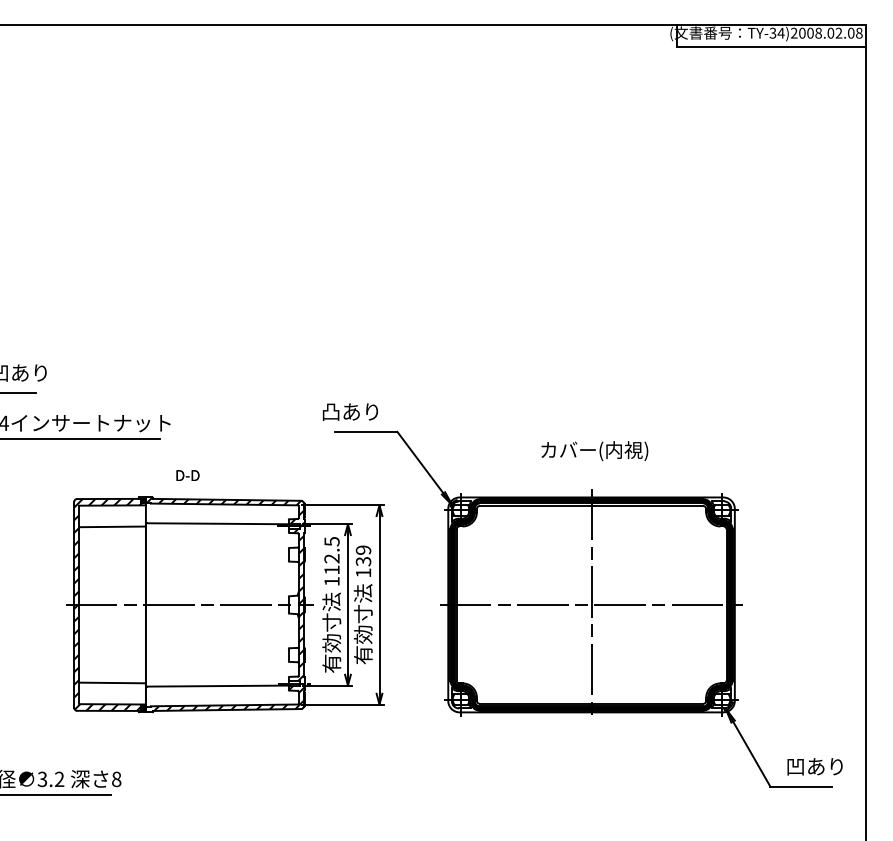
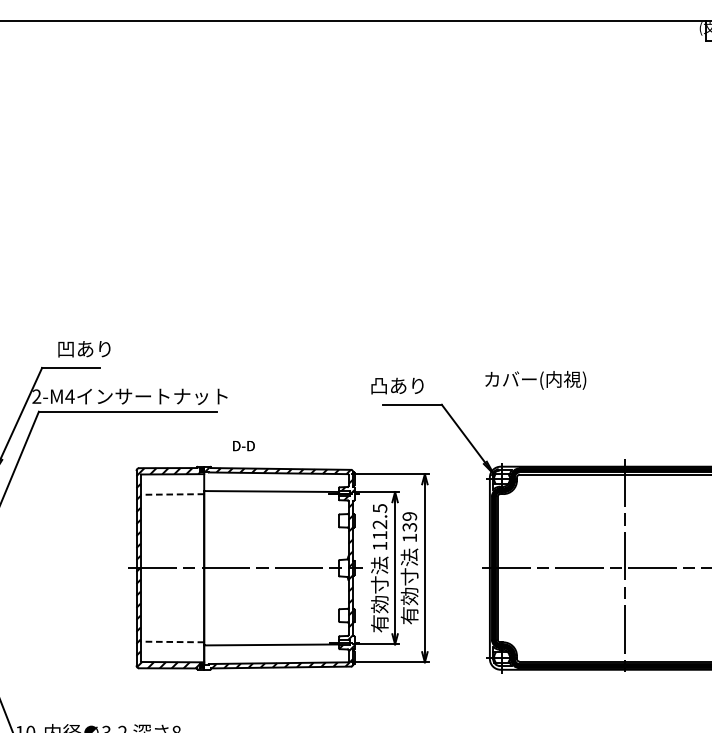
text: (594, 451) -> (535, 380), moved
line: (112, 526) -> (172, 494), solid -> dashed
line: (112, 682) -> (172, 641), solid -> dashed

